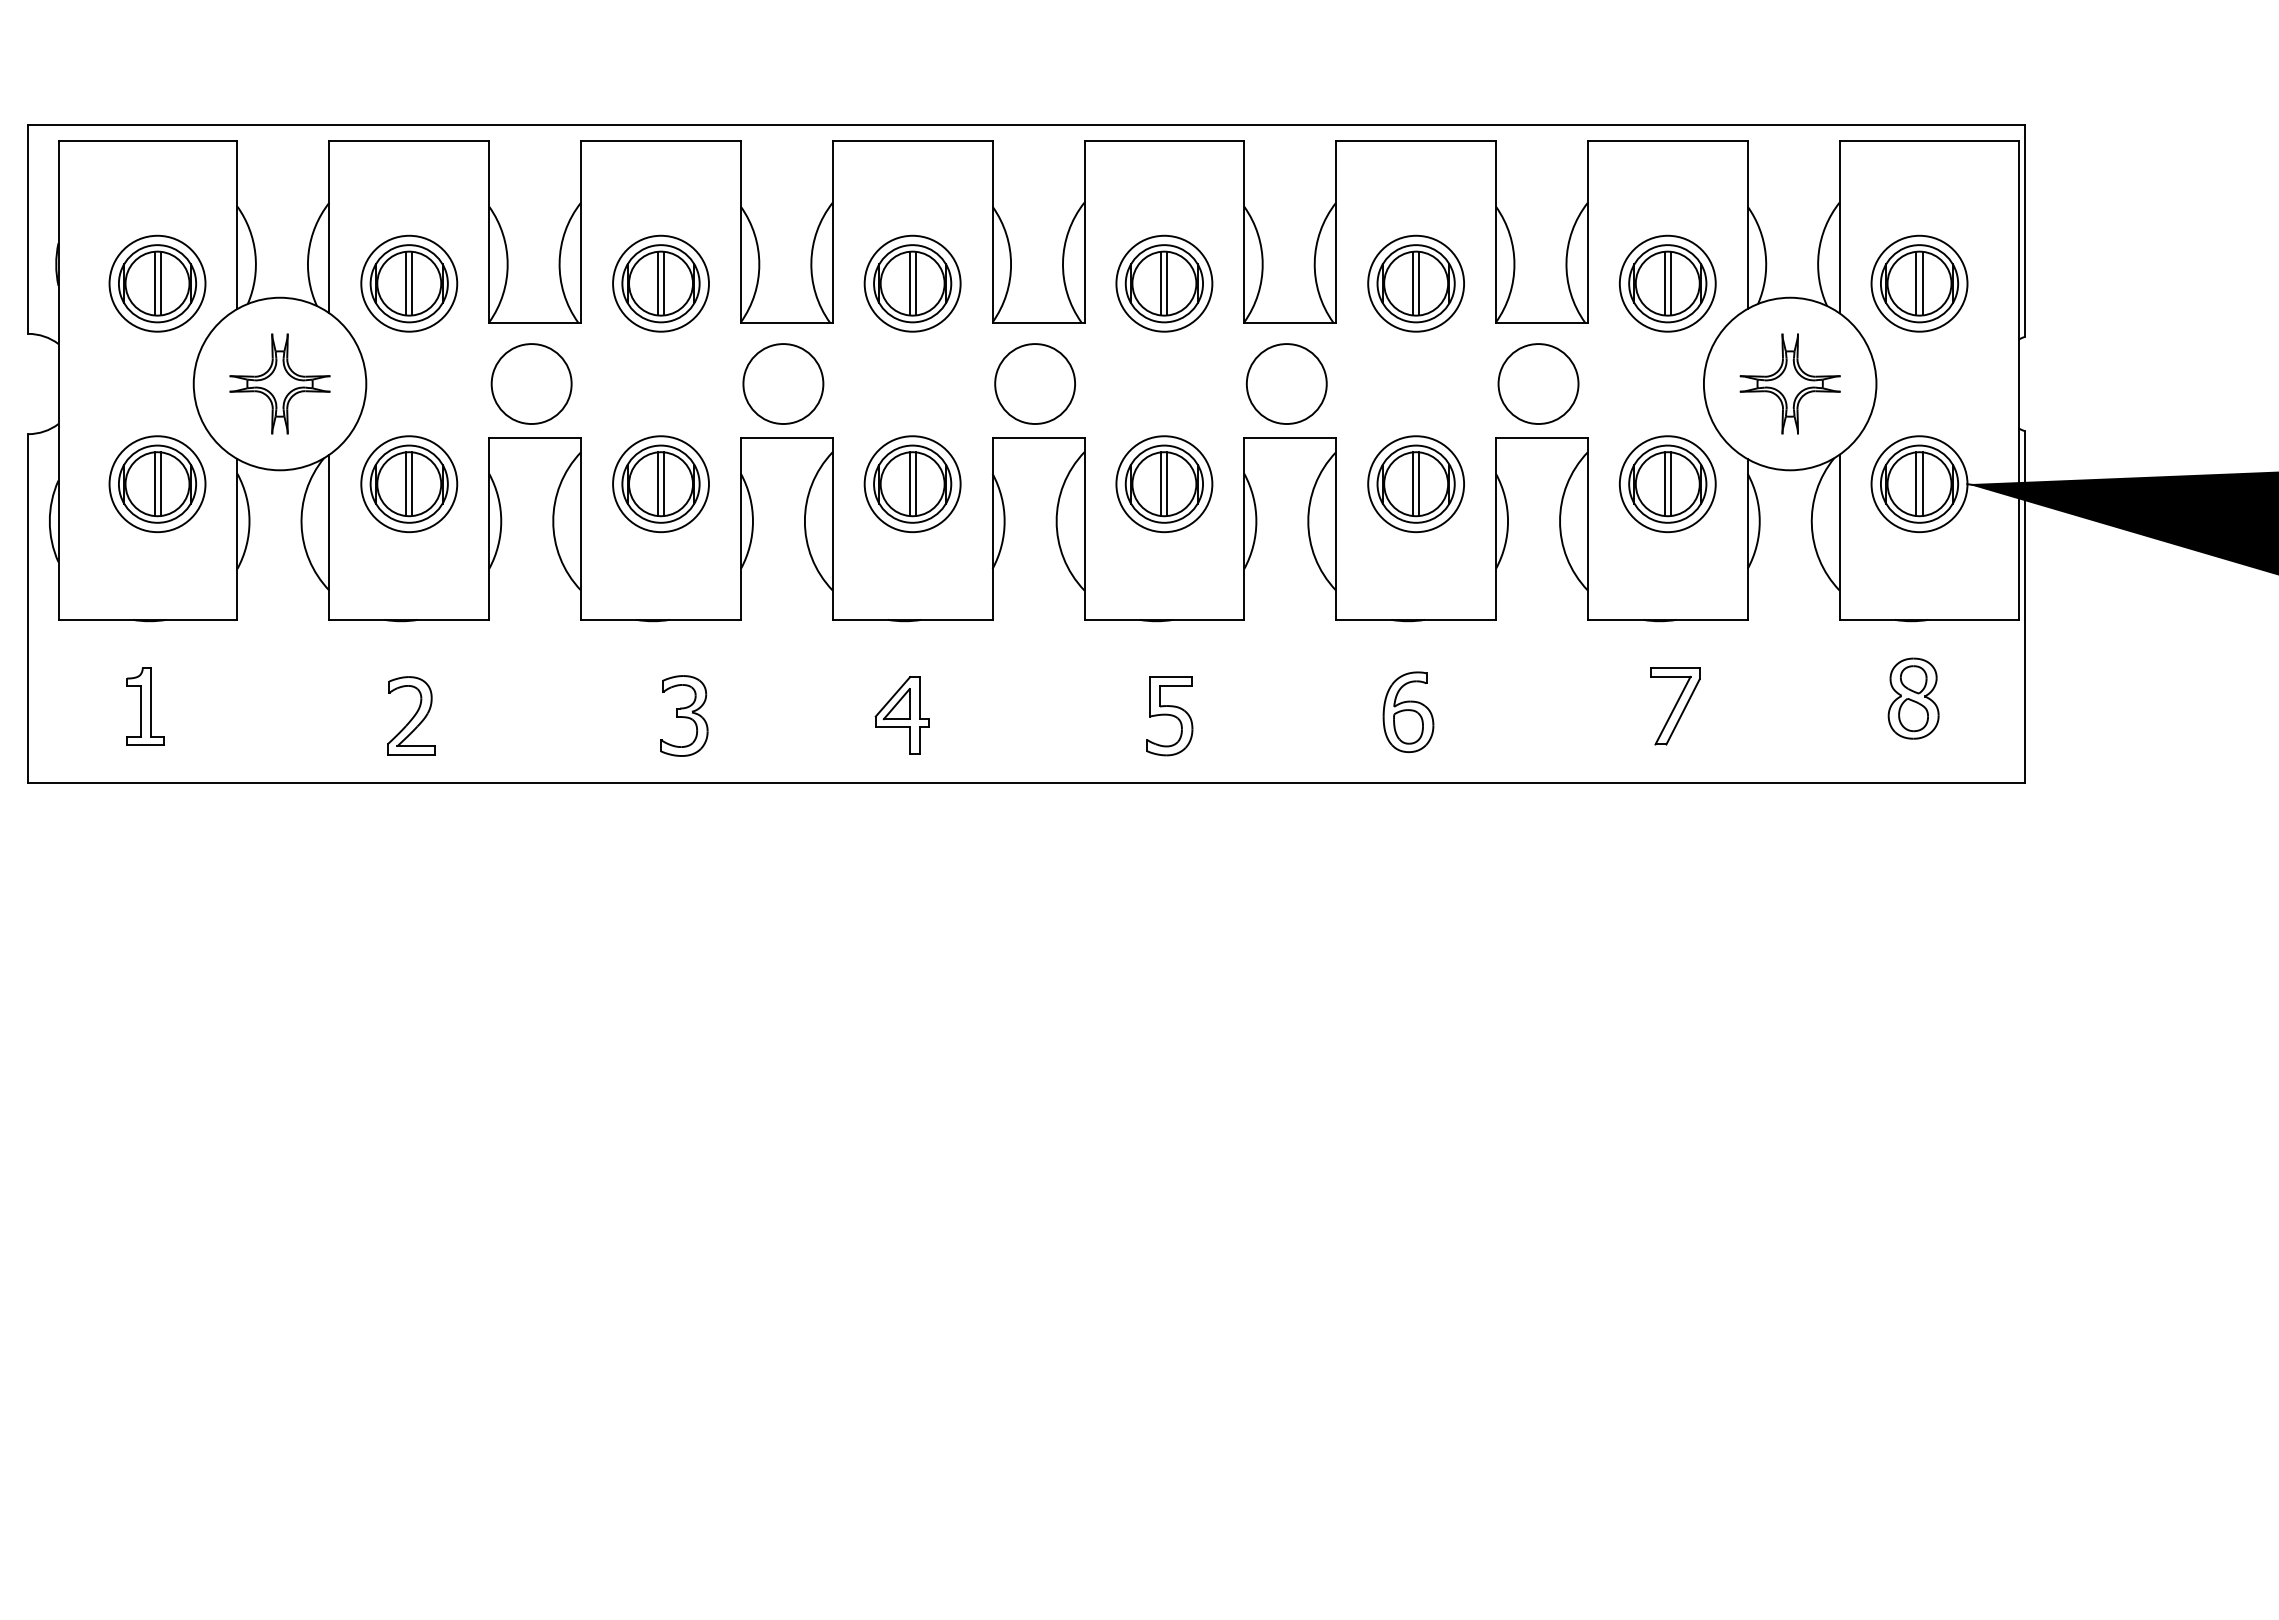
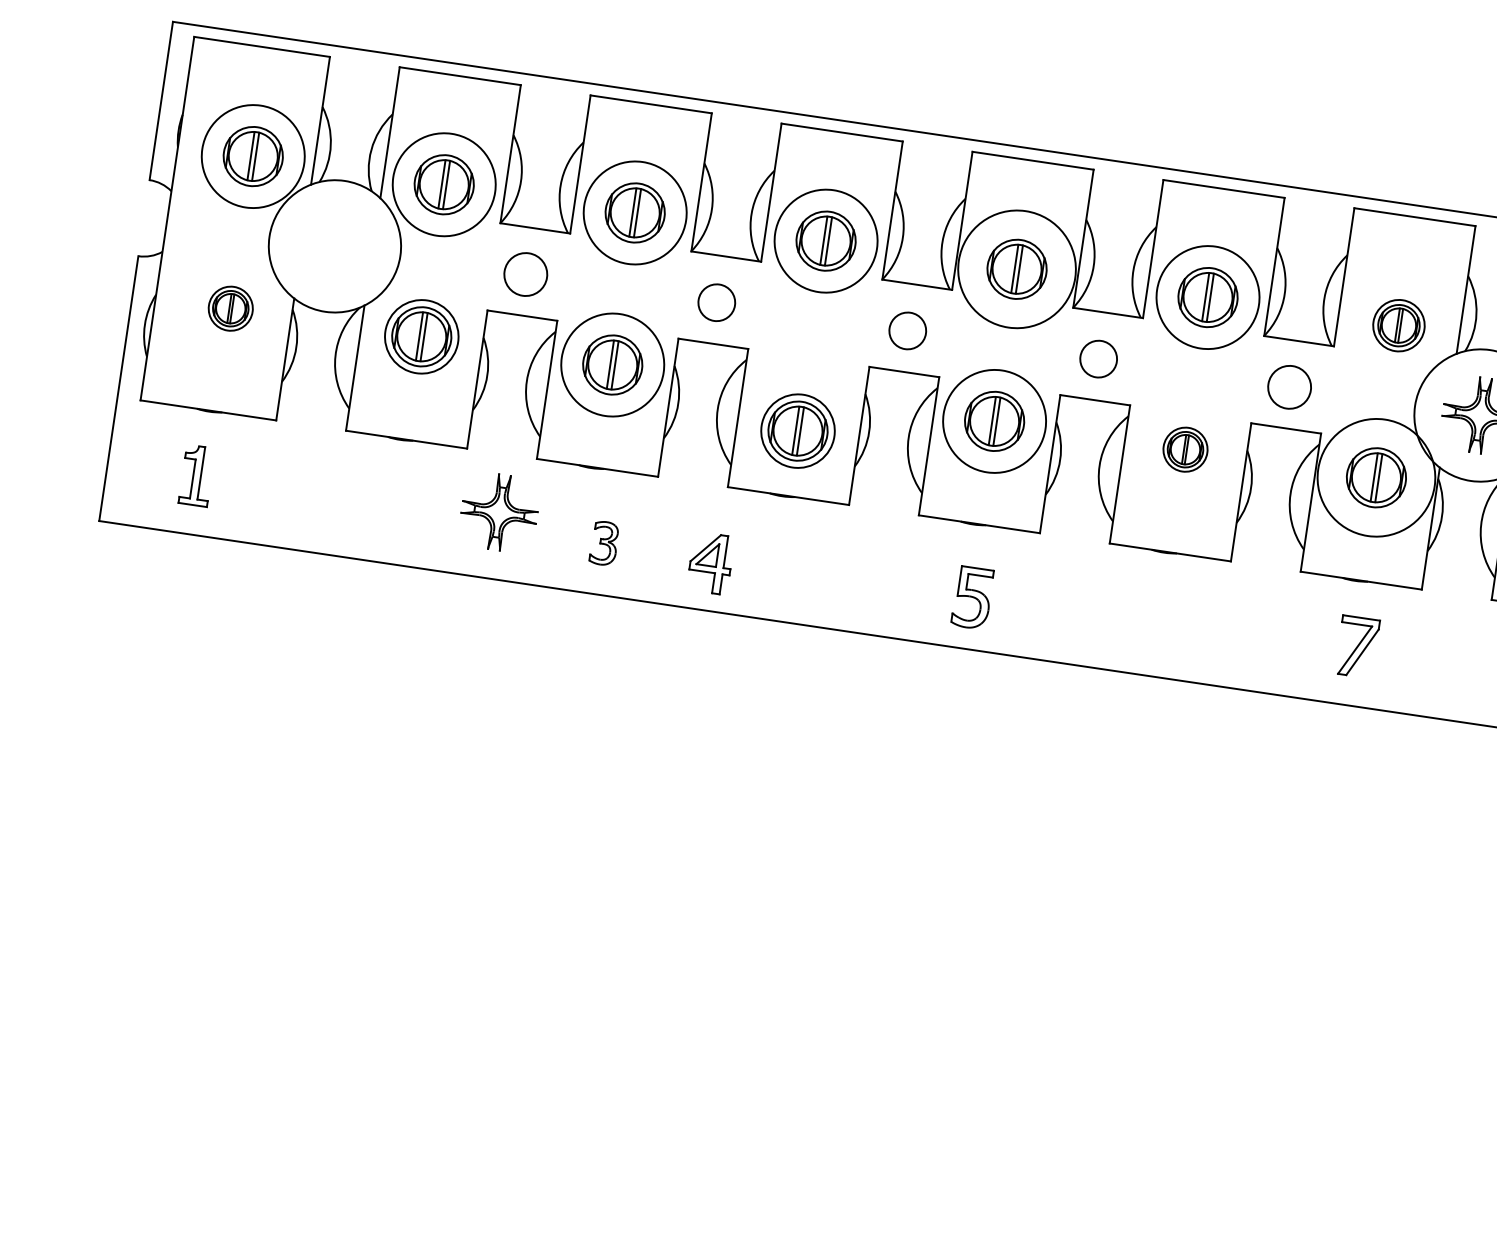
circle: (157, 283) -> (253, 156), size x1.4
circle: (409, 283) -> (444, 184), size x1.4
circle: (660, 283) -> (634, 212), size x1.4
circle: (912, 283) -> (826, 240), size x1.4
circle: (1164, 283) -> (1017, 269), size x1.6
circle: (1416, 283) -> (1208, 297), size x1.4
part: (1667, 283) -> (1398, 325), size x0.7
part: (279, 383) -> (499, 512), moved
circle: (531, 383) -> (525, 274), size x0.7
circle: (783, 384) -> (716, 303), size x0.6
circle: (1035, 384) -> (907, 331), size x0.6
circle: (1286, 384) -> (1098, 359), size x0.6
circle: (1538, 384) -> (1289, 387), size x0.7
part: (157, 484) -> (230, 308), size x0.6
circle: (660, 484) -> (612, 365), size x1.4
part: (912, 484) -> (797, 431), moved
circle: (1164, 484) -> (994, 421), size x1.4
part: (1415, 484) -> (1185, 449), size x0.6
circle: (1667, 484) -> (1376, 478), size x1.6
part: (1408, 711) -> (1154, 621), removed
part: (411, 715) -> (397, 512), removed
part: (684, 715) -> (604, 543), size x0.7
part: (901, 715) -> (710, 563), moved

